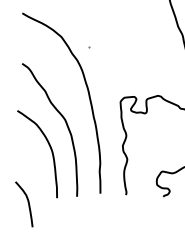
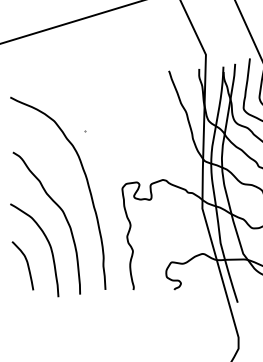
curve: (27, 202) -> (26, 263), moved

